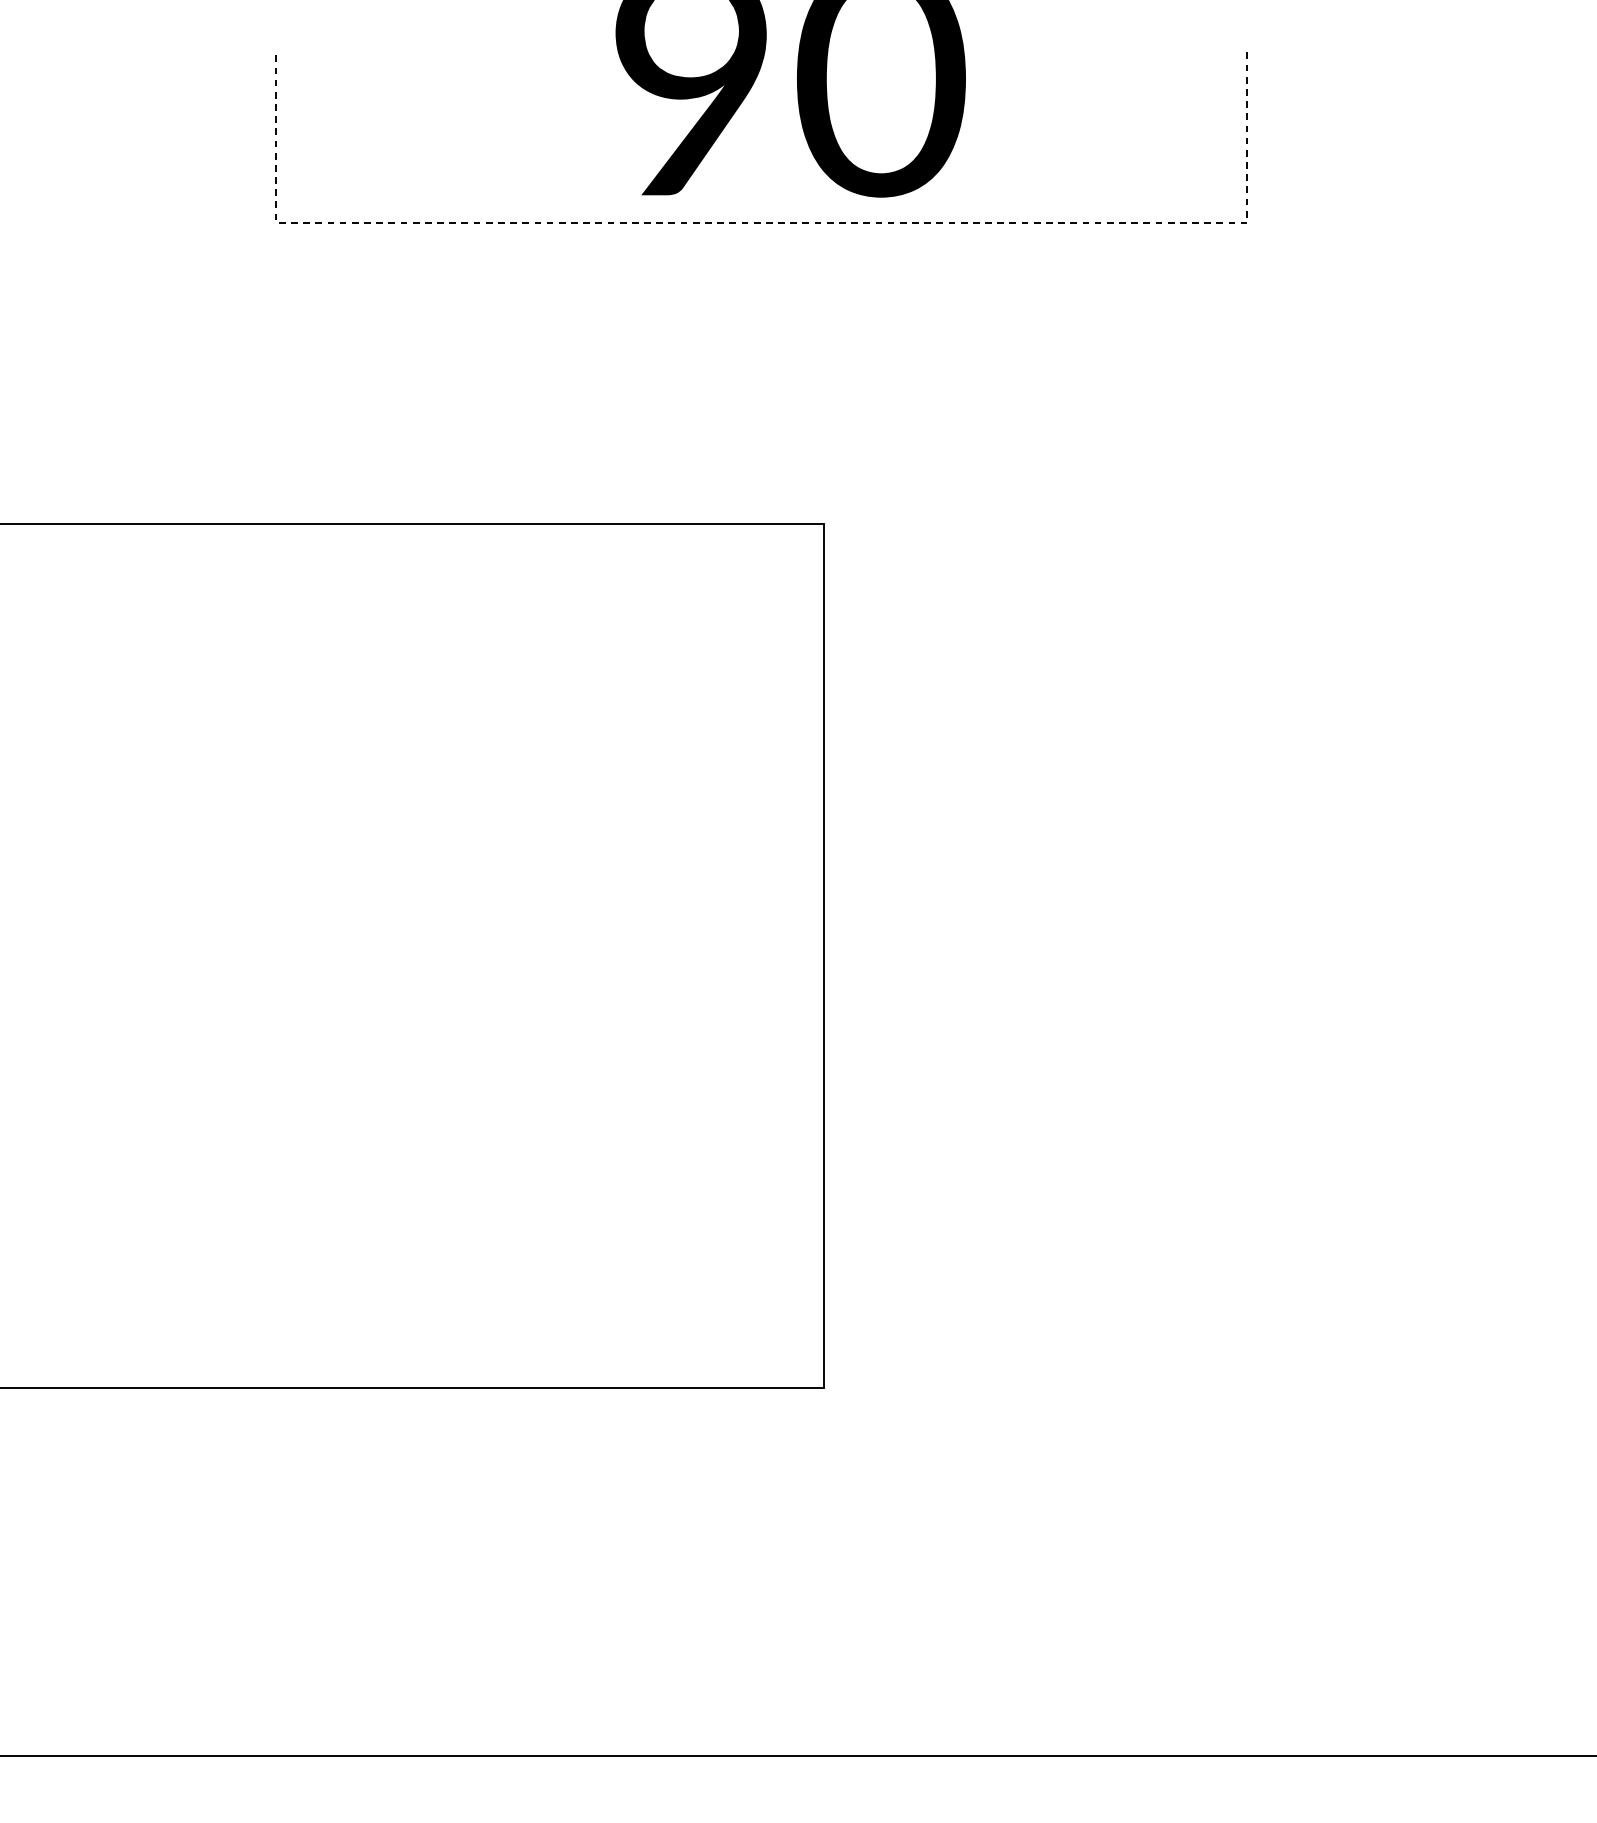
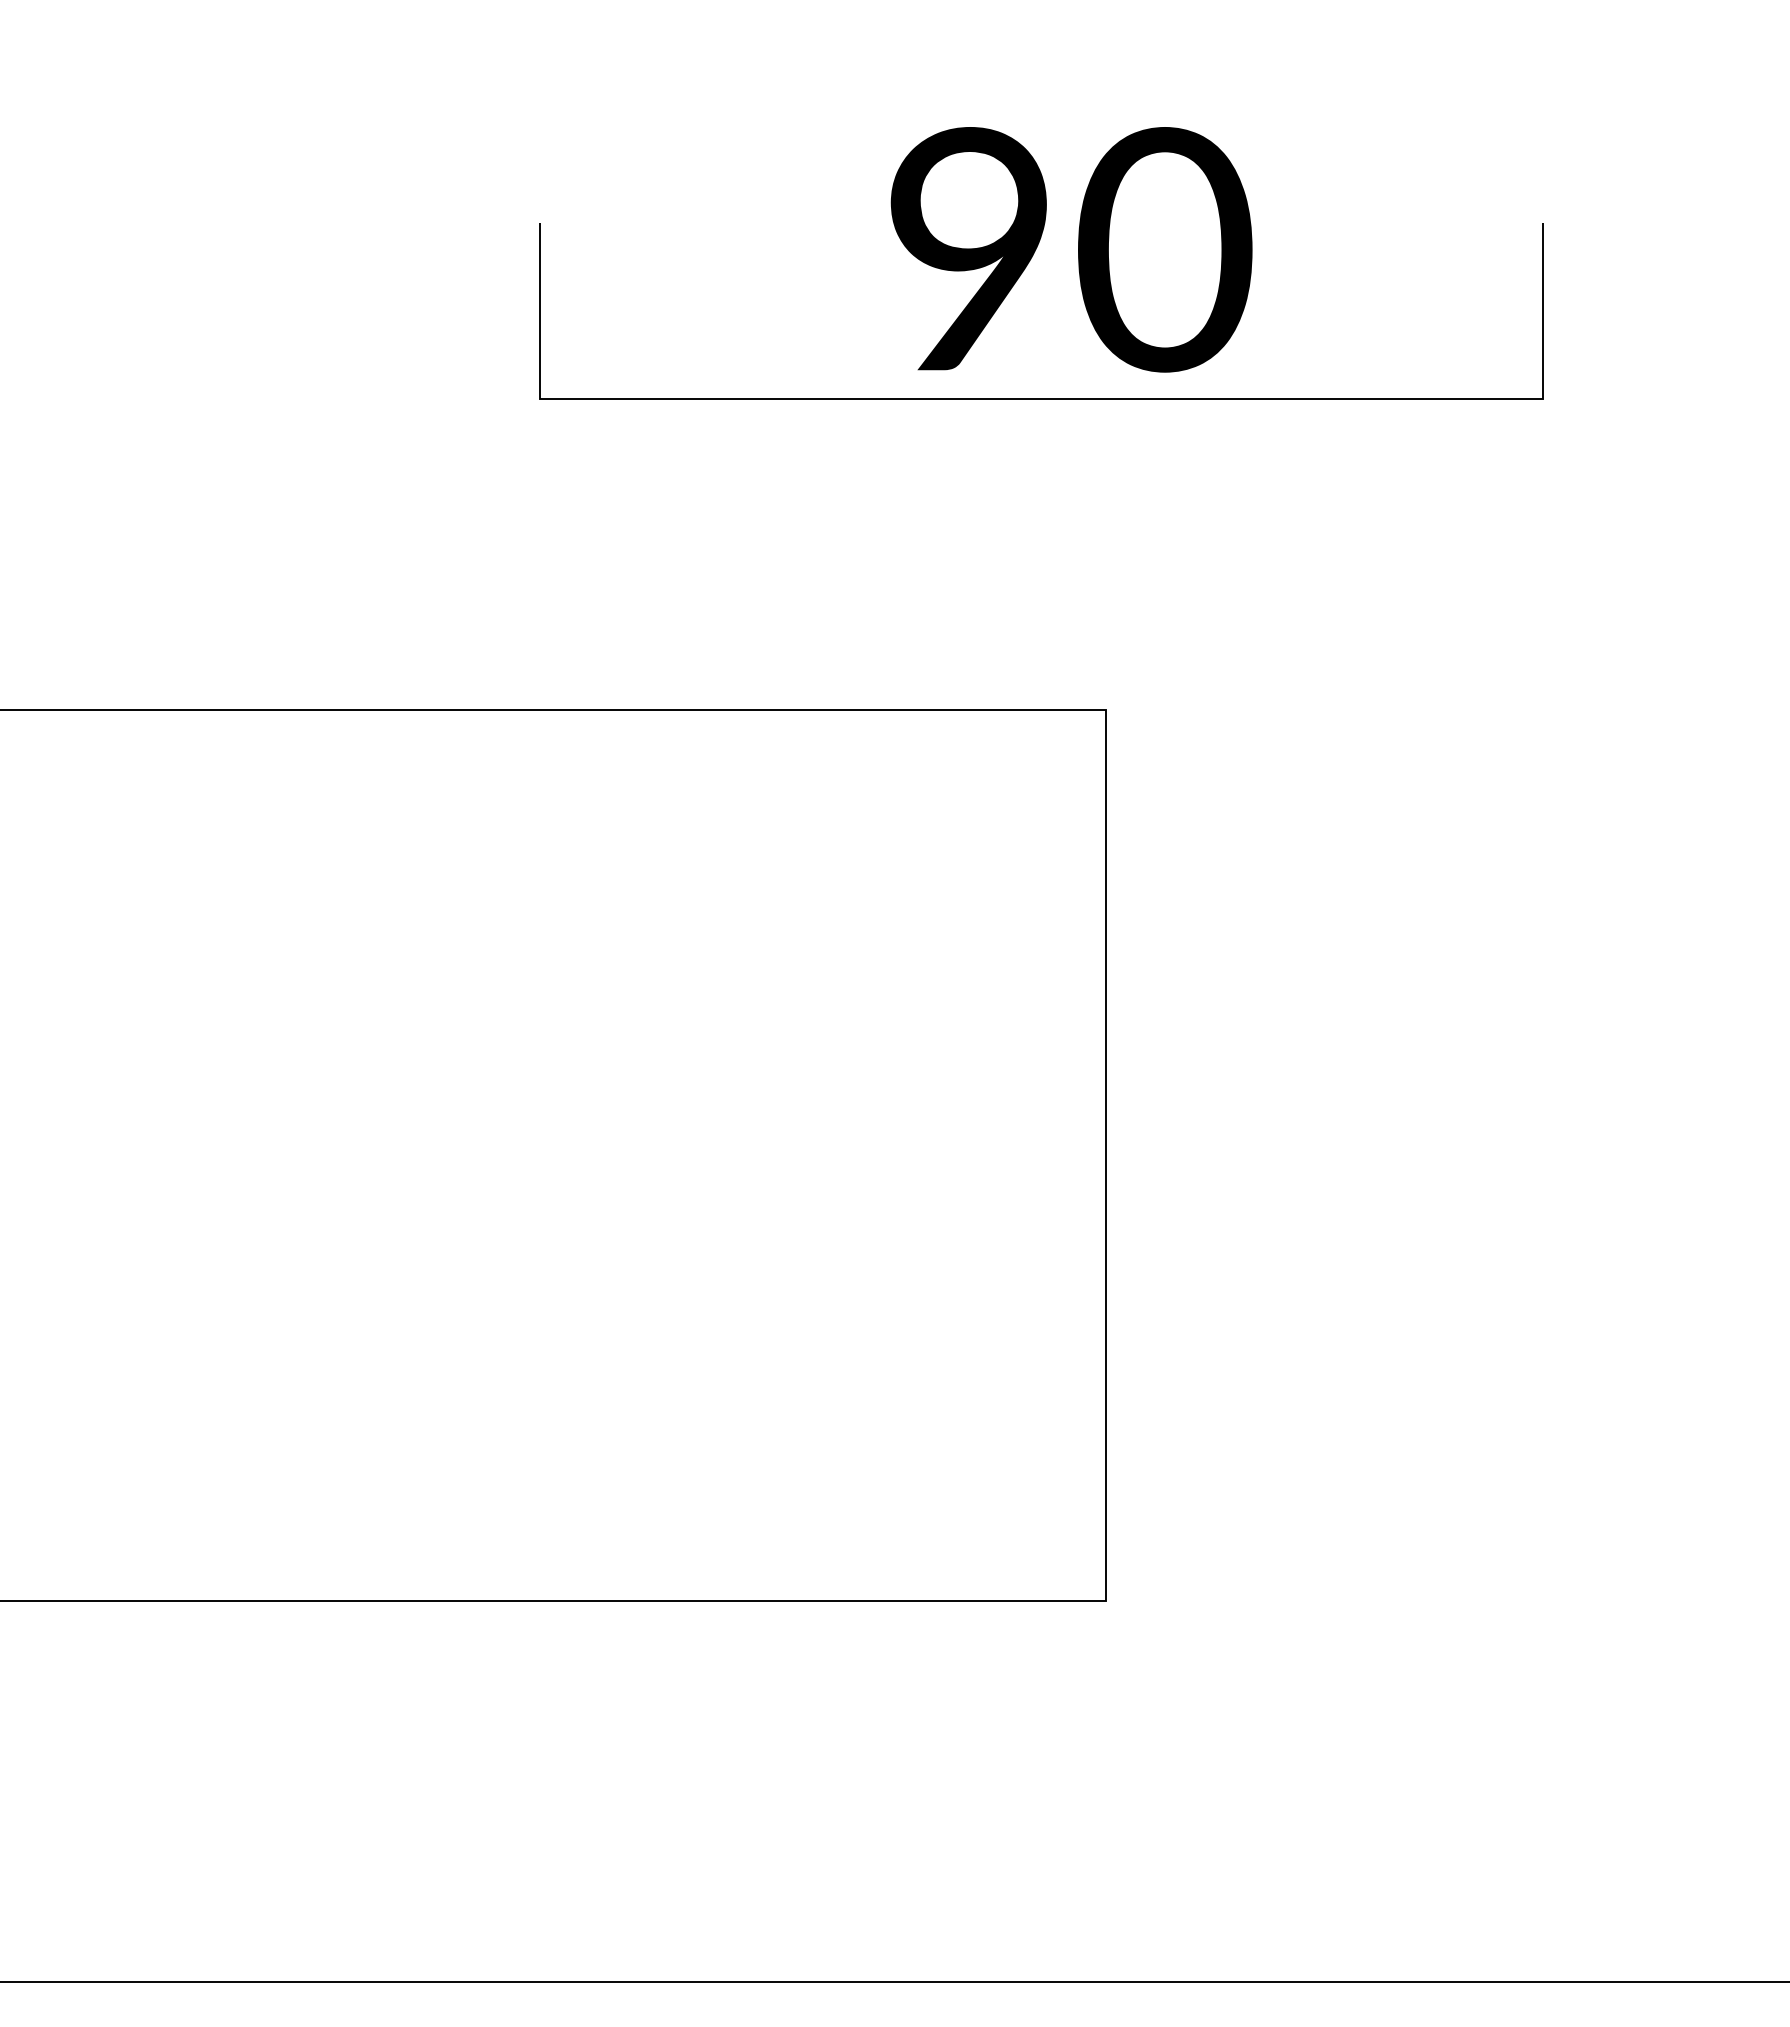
line: (761, 222) -> (1041, 398), dashed -> solid

